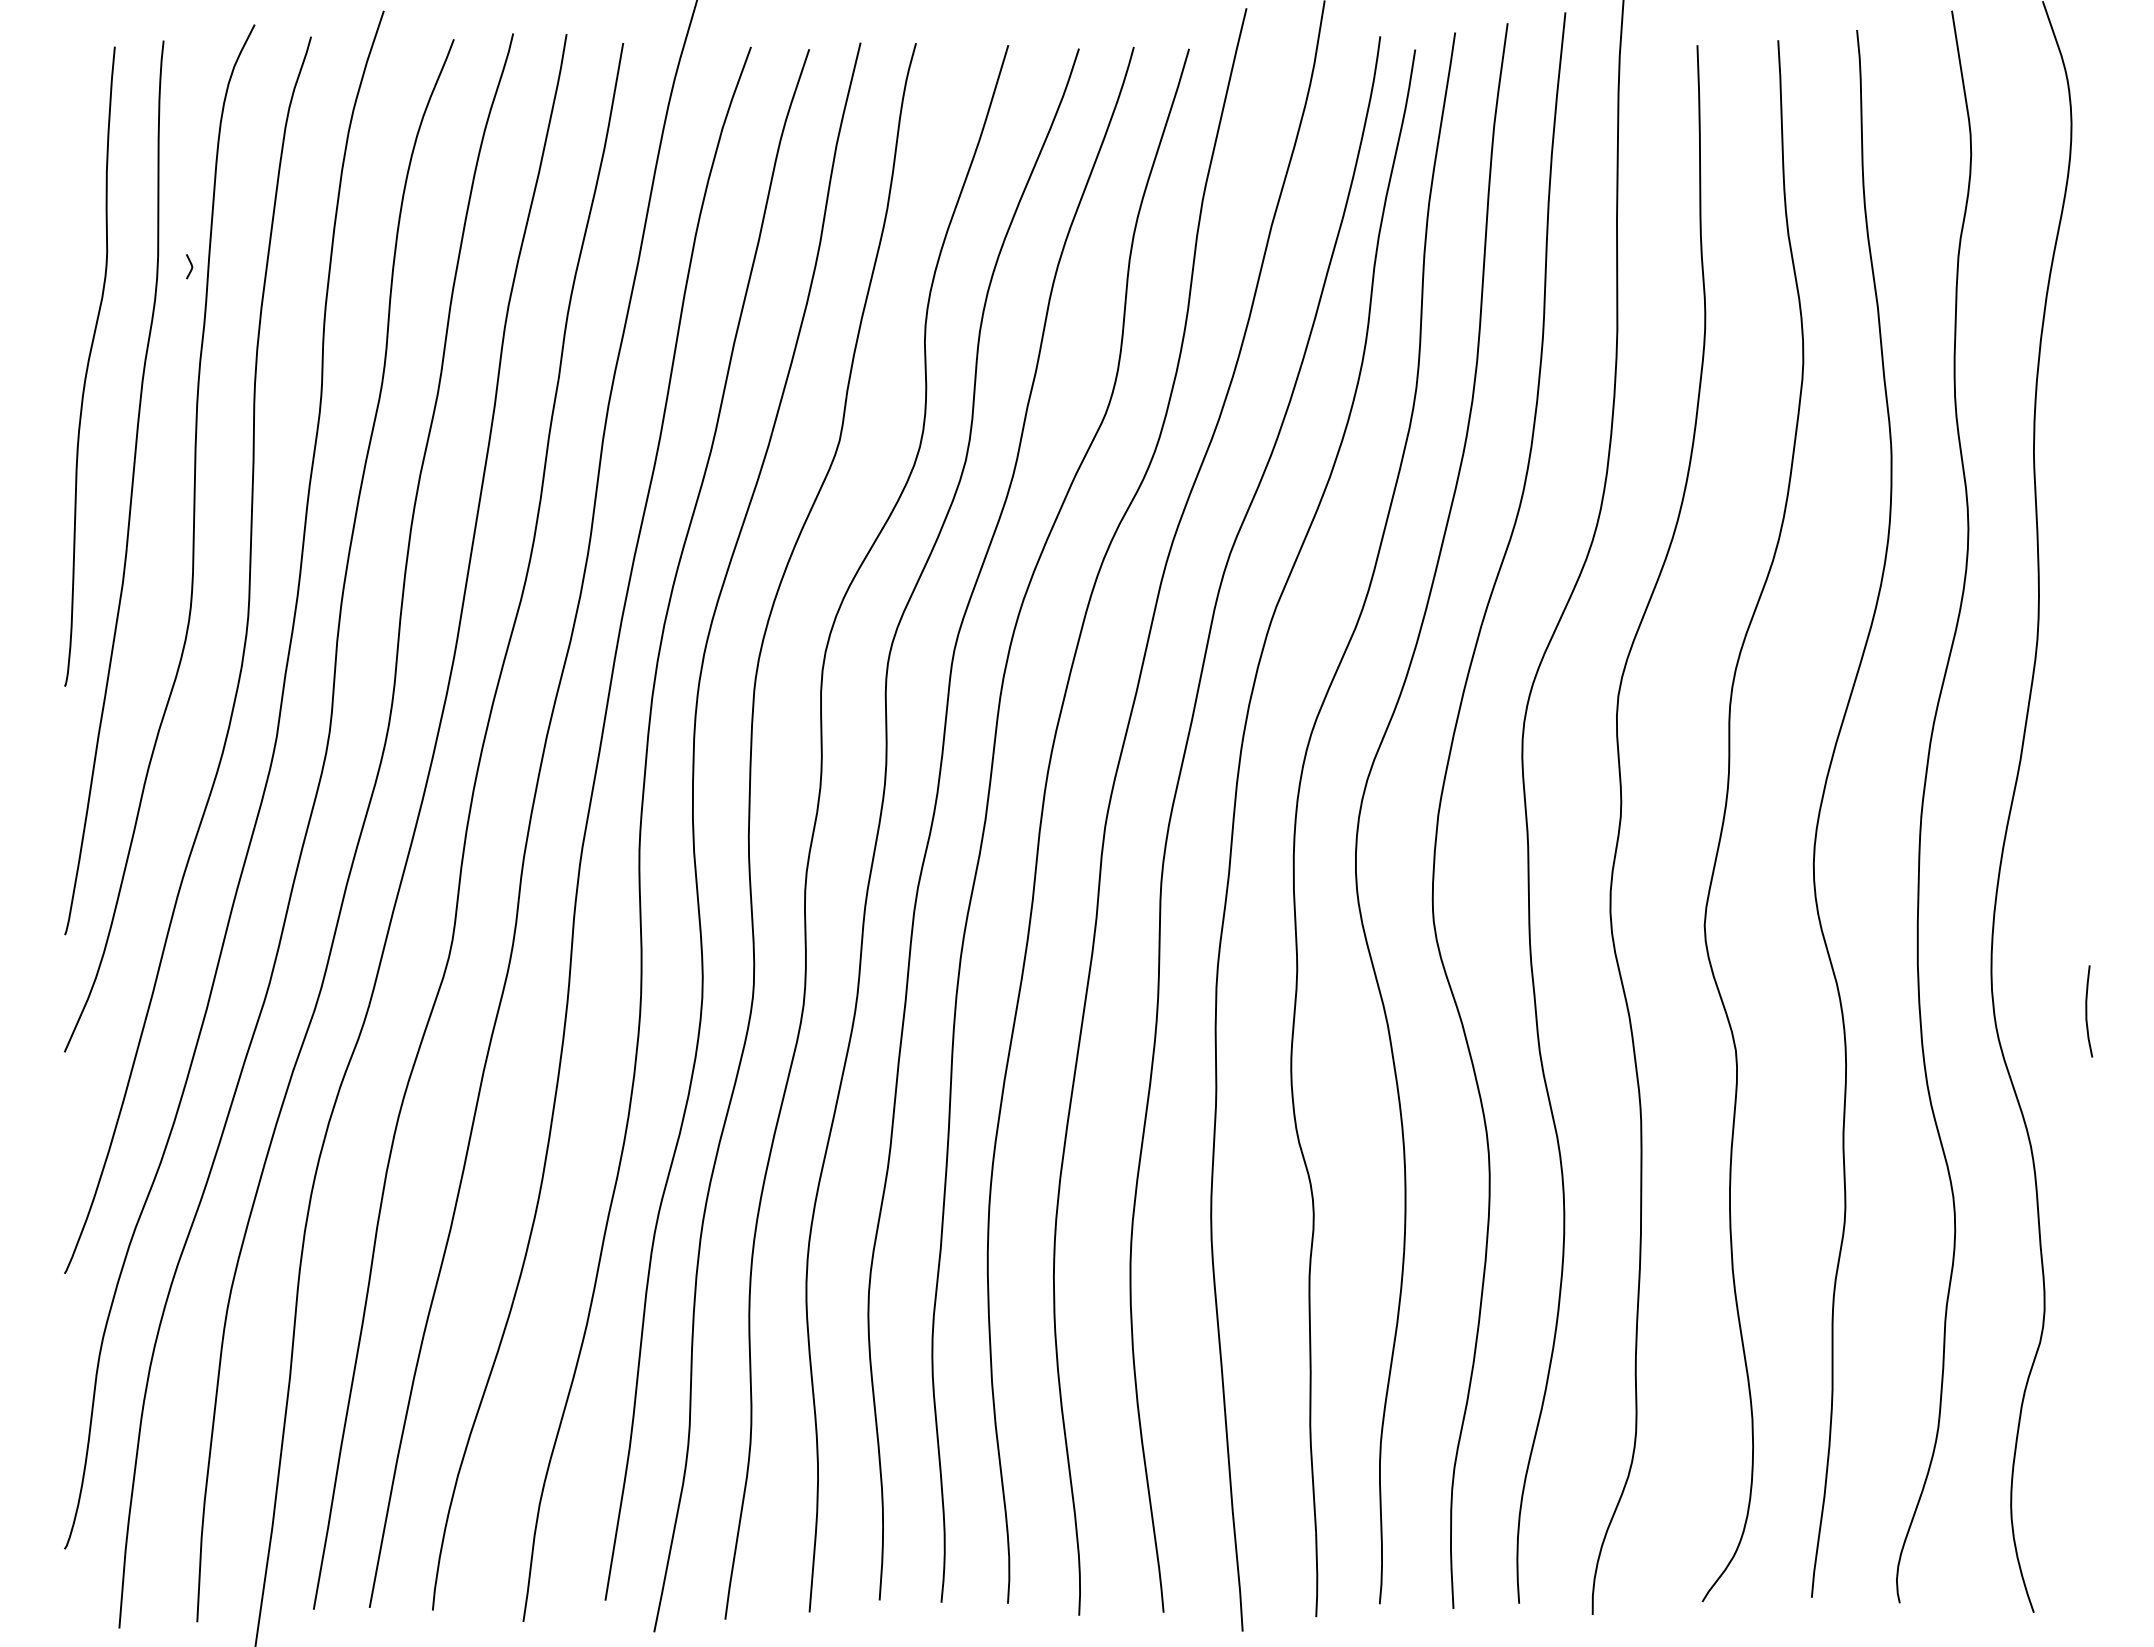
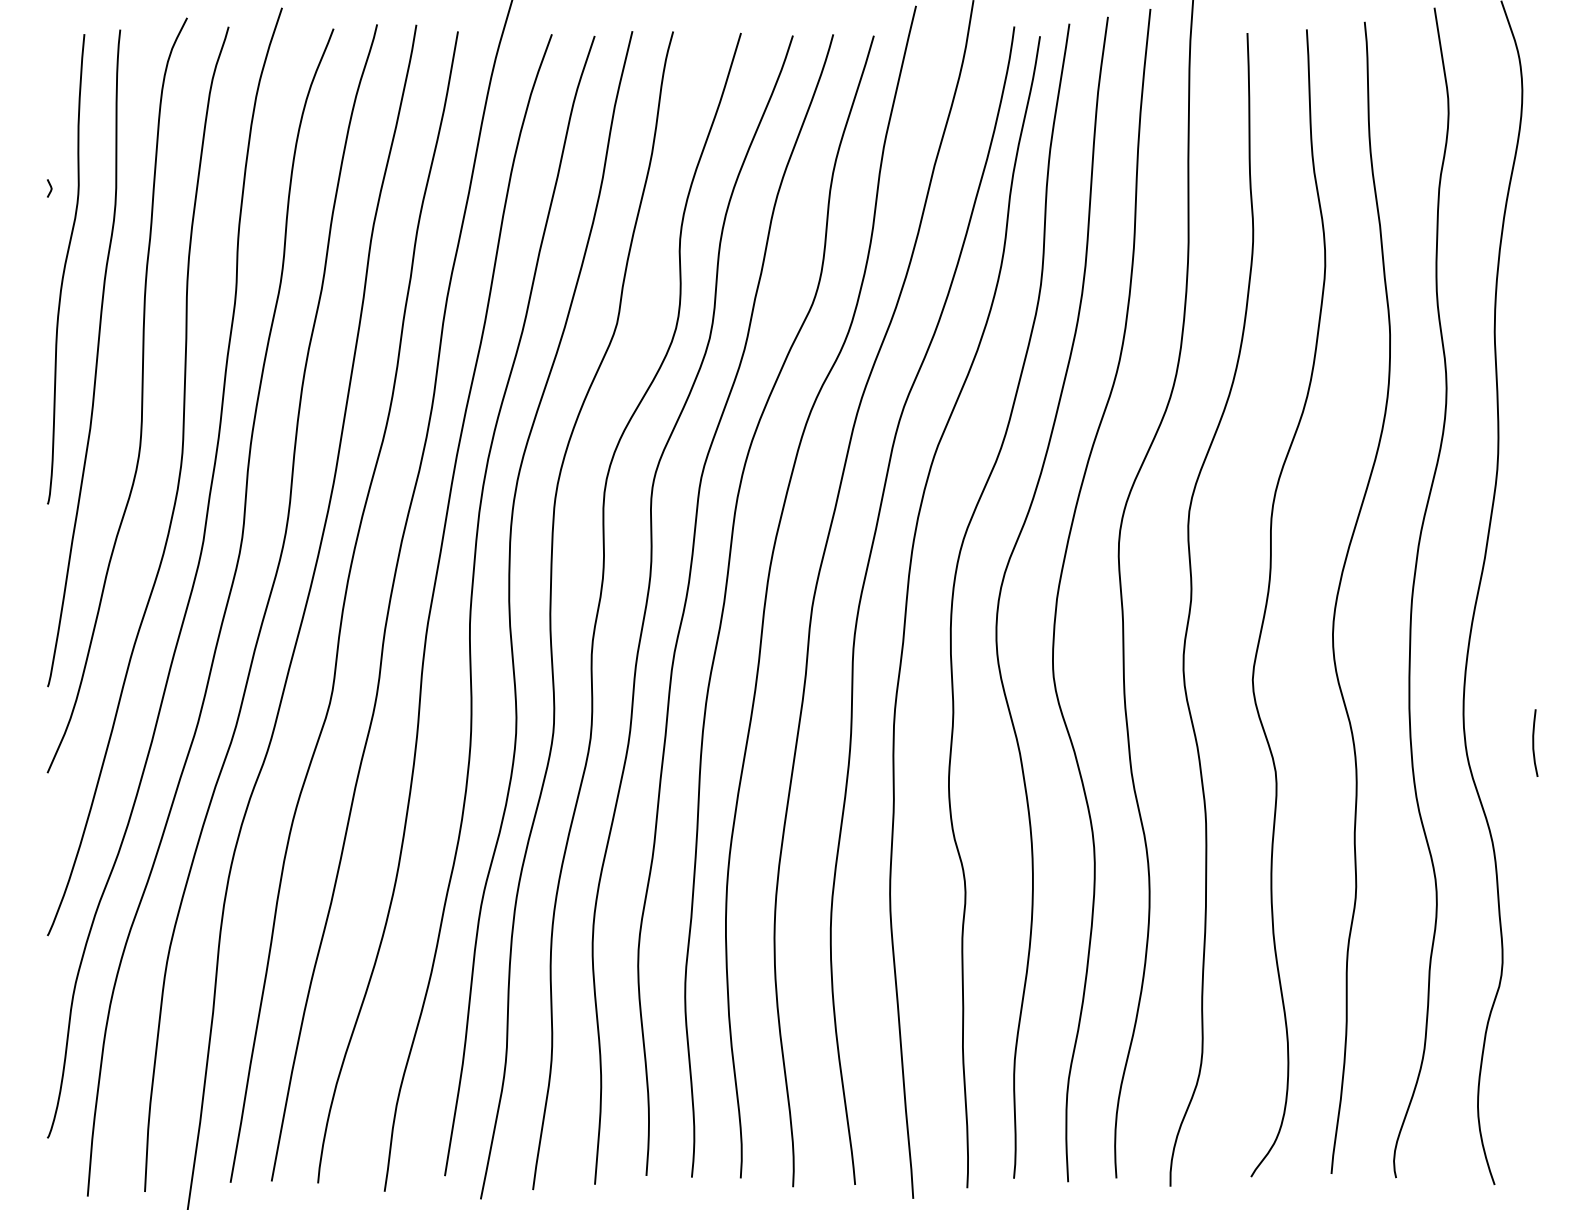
line: (190, 265) -> (50, 187), moved

